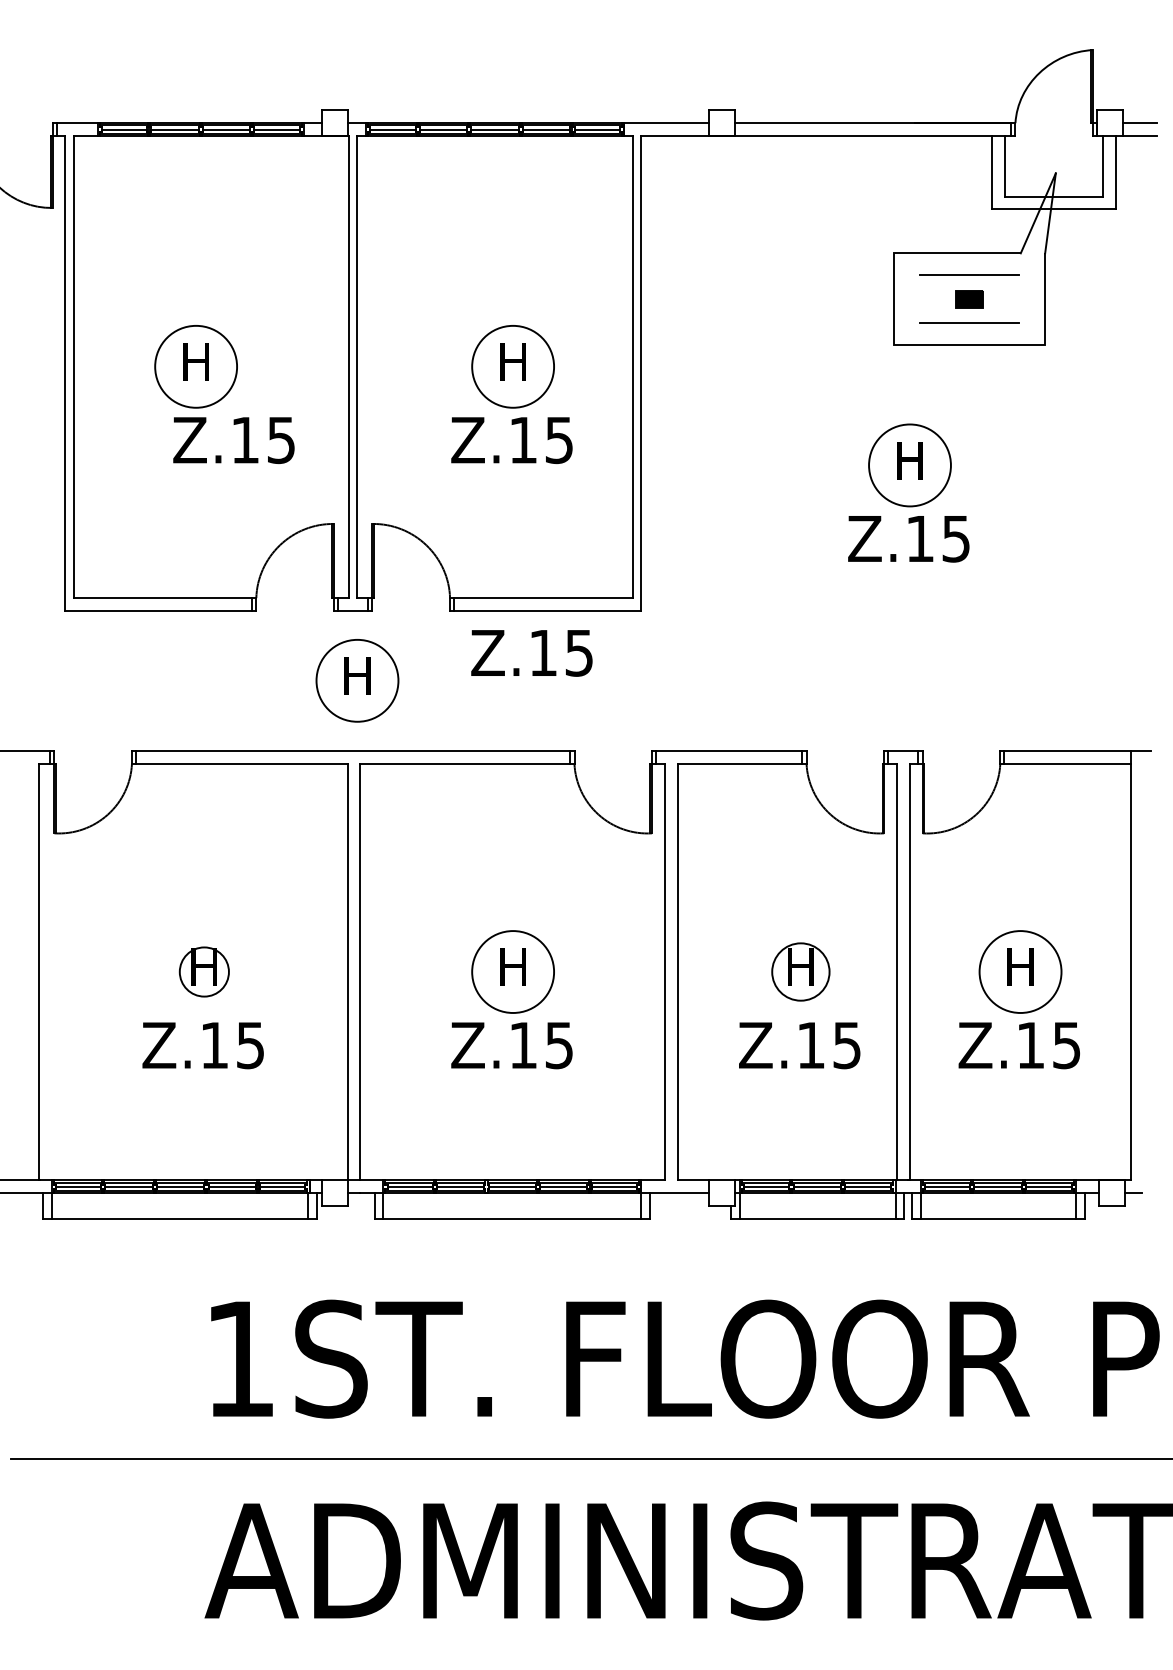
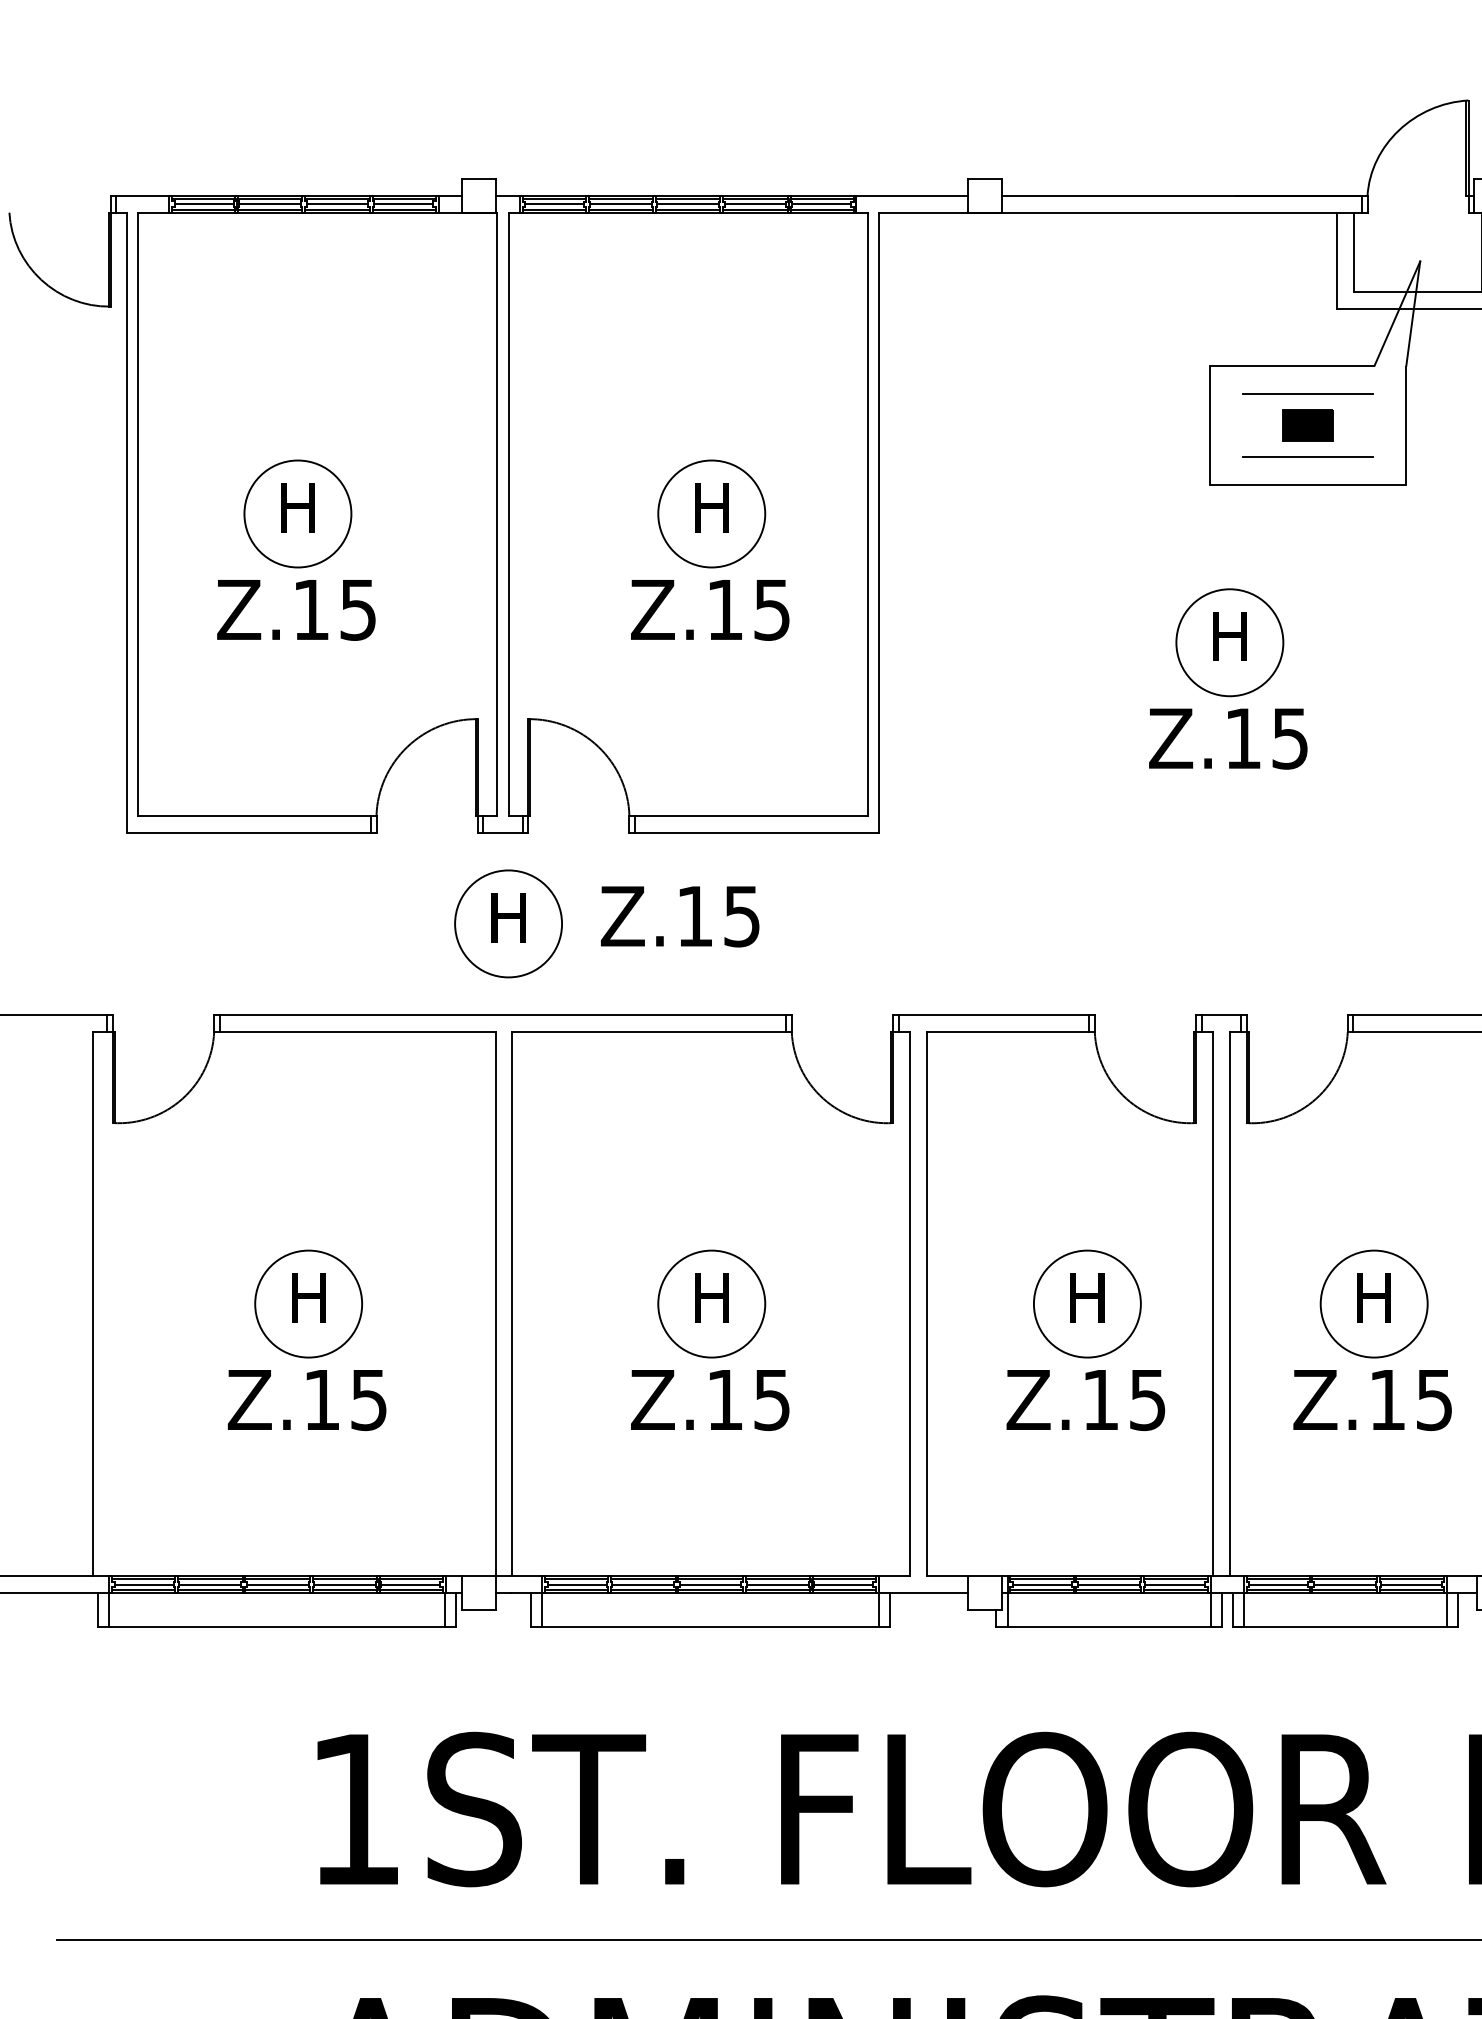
part: (969, 298) -> (1307, 424), size x1.43
text: (233, 440) -> (295, 610), moved
text: (531, 653) -> (679, 916), moved
circle: (204, 971) -> (308, 1303), size x1.67
circle: (800, 971) -> (1086, 1303), size x1.43

